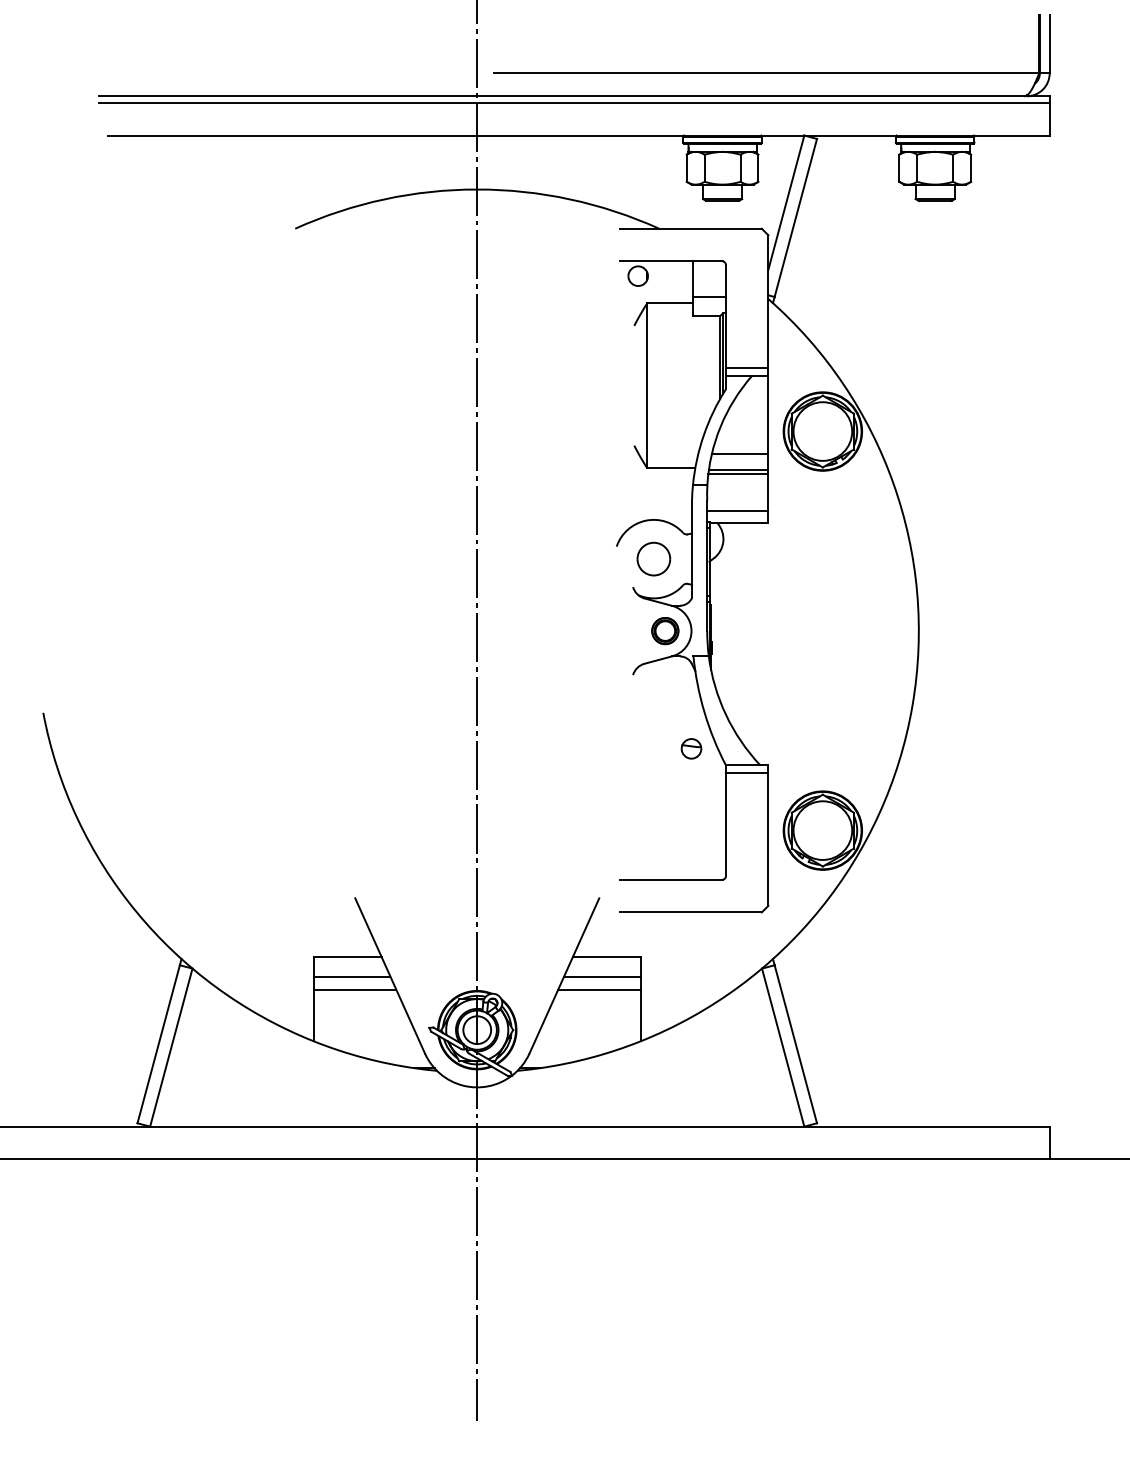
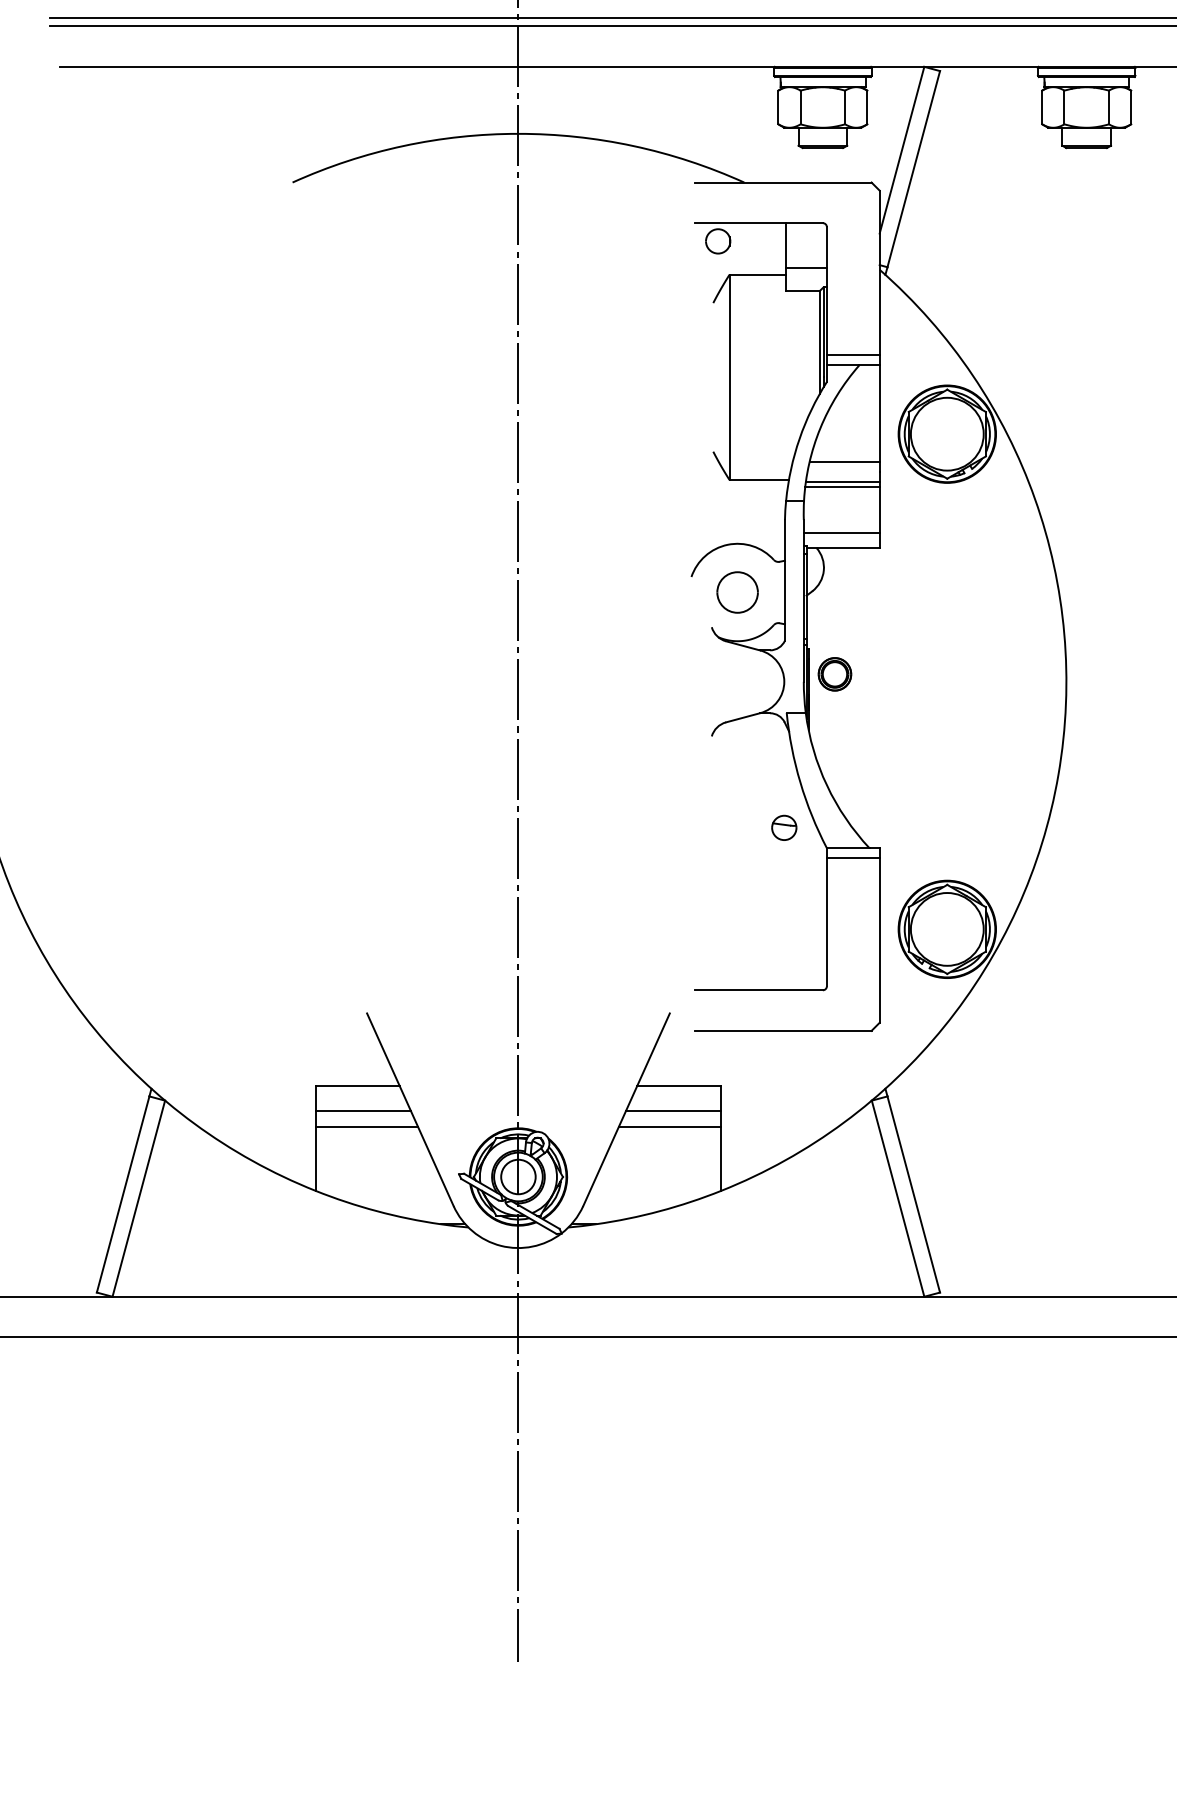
part: (665, 631) -> (835, 674), moved

